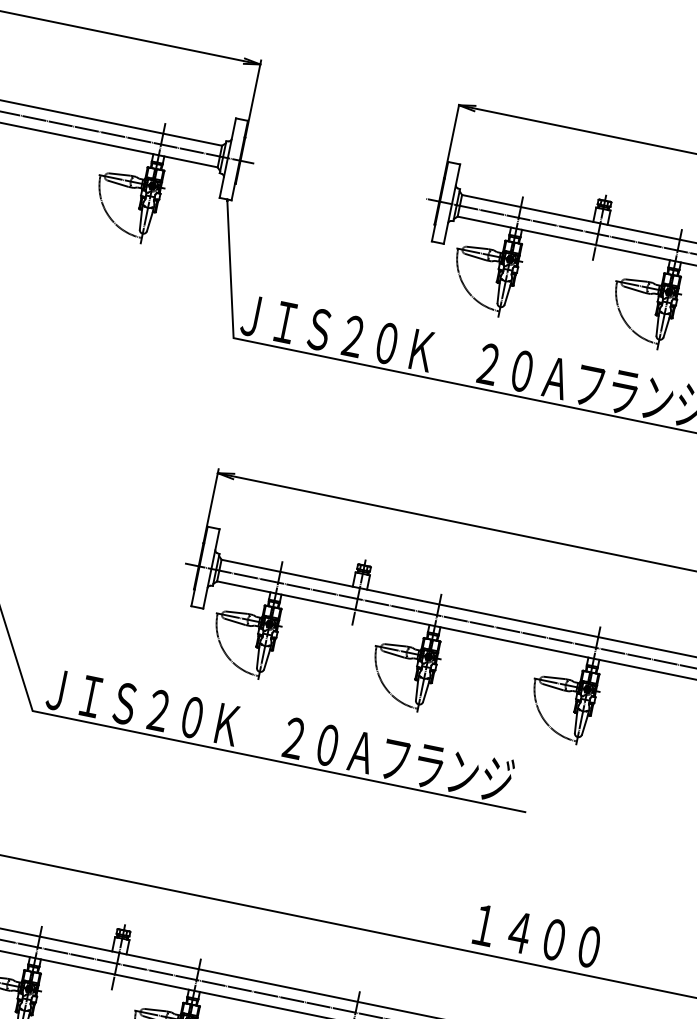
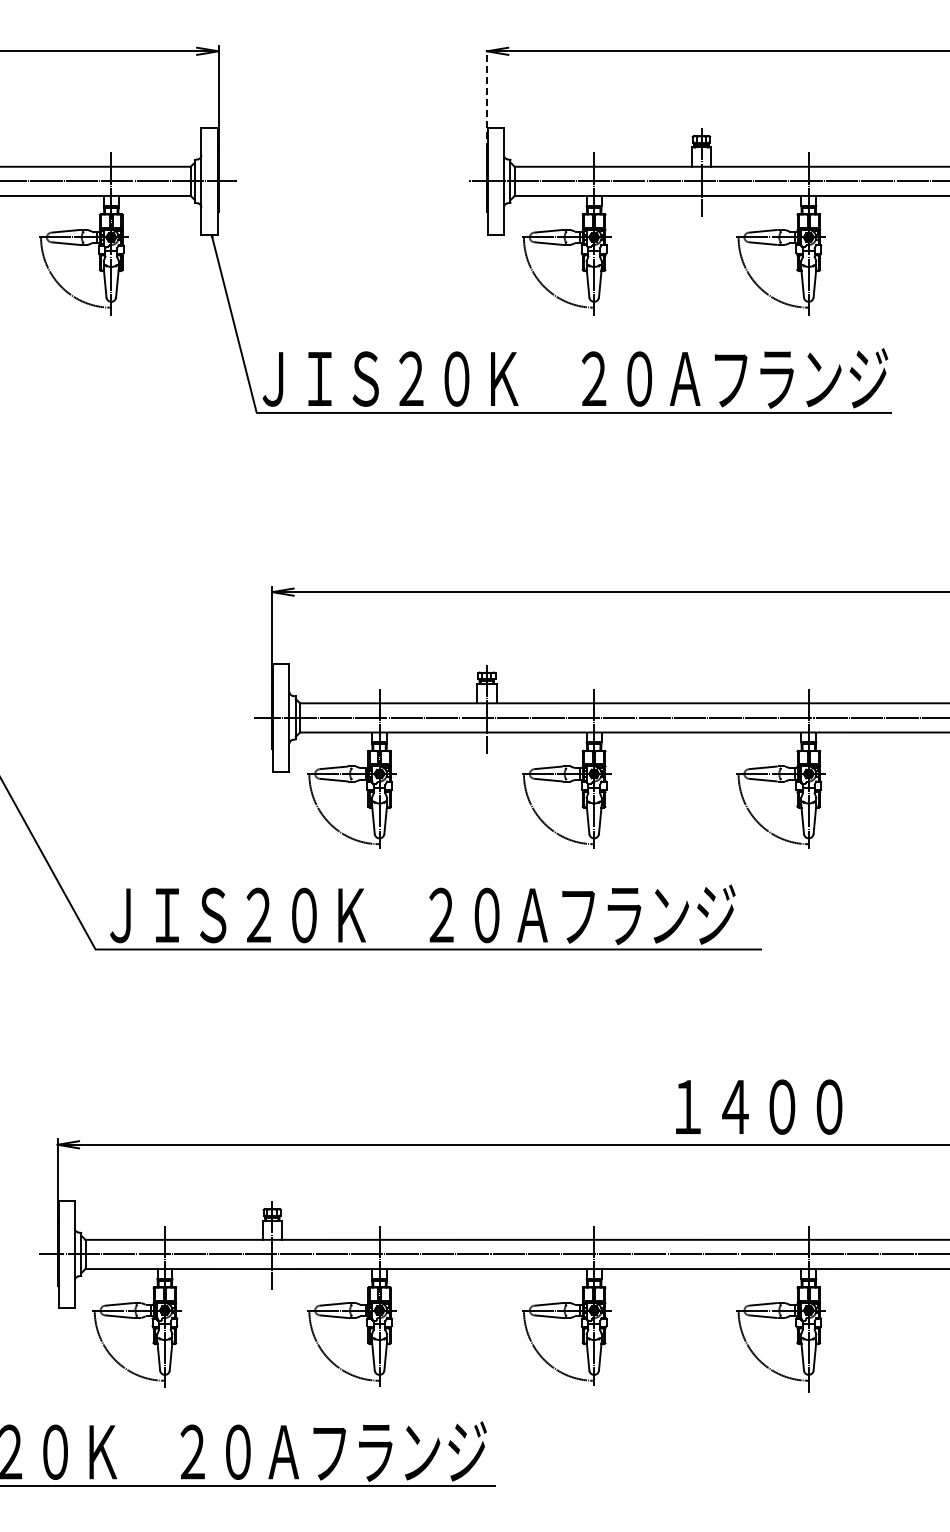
line: (451, 141) -> (486, 100), solid -> dashed
text: (537, 935) -> (759, 1106), moved

